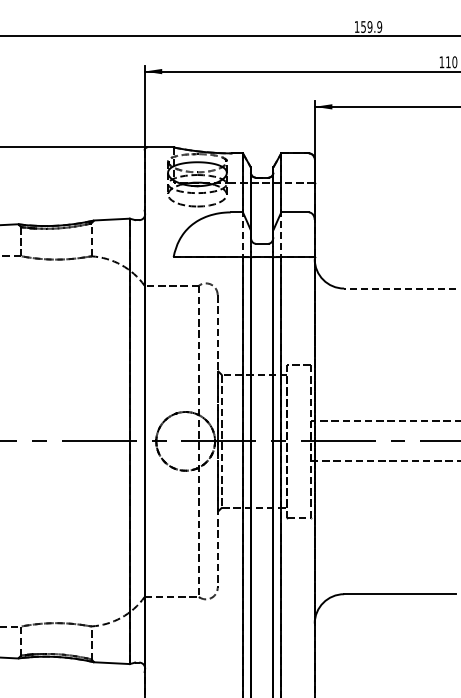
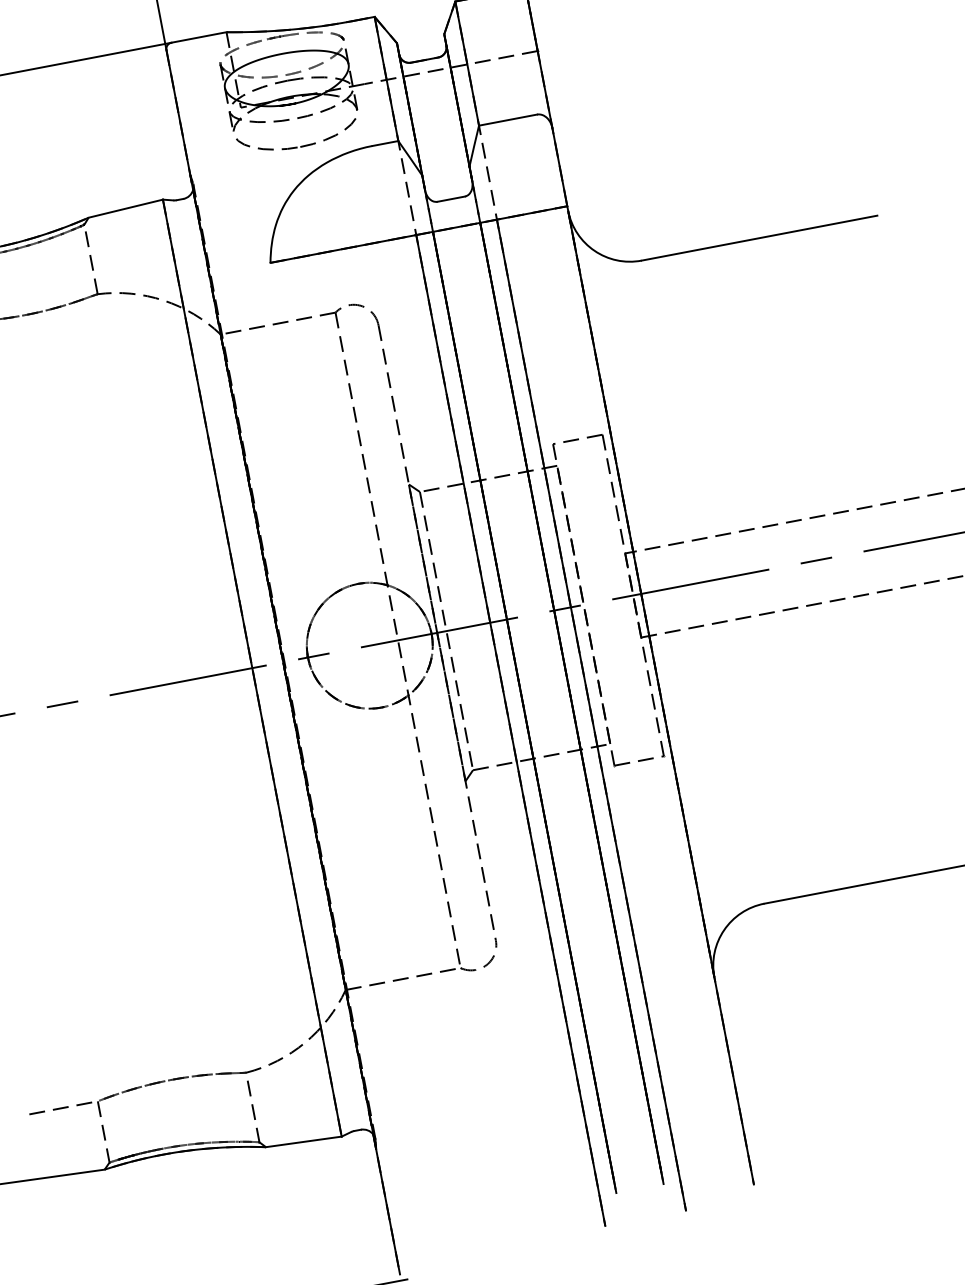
line: (400, 288) -> (760, 237), dashed -> solid

